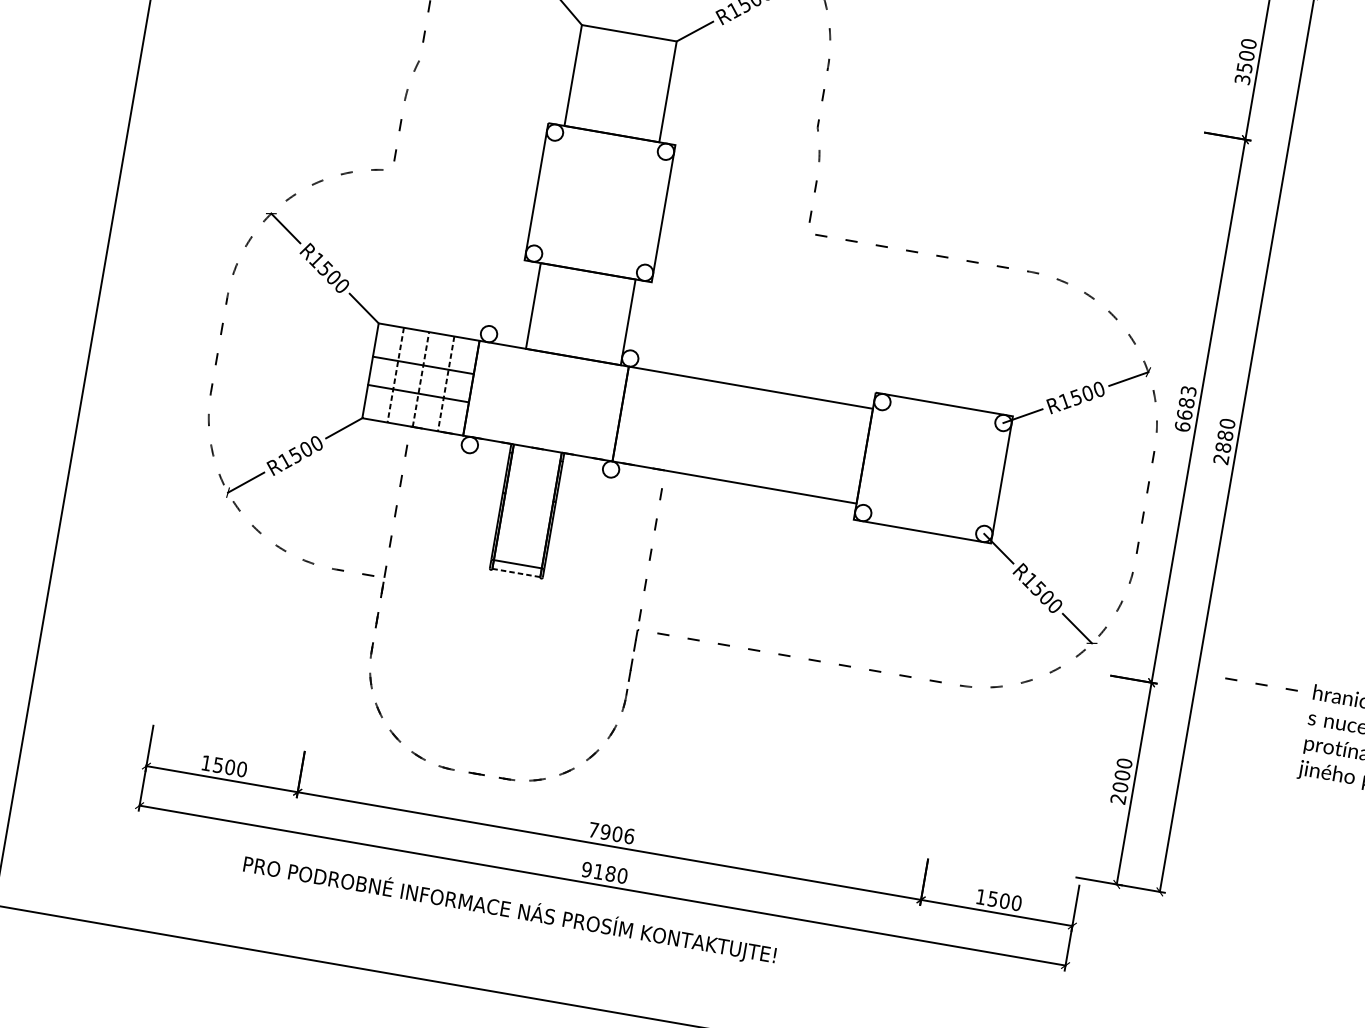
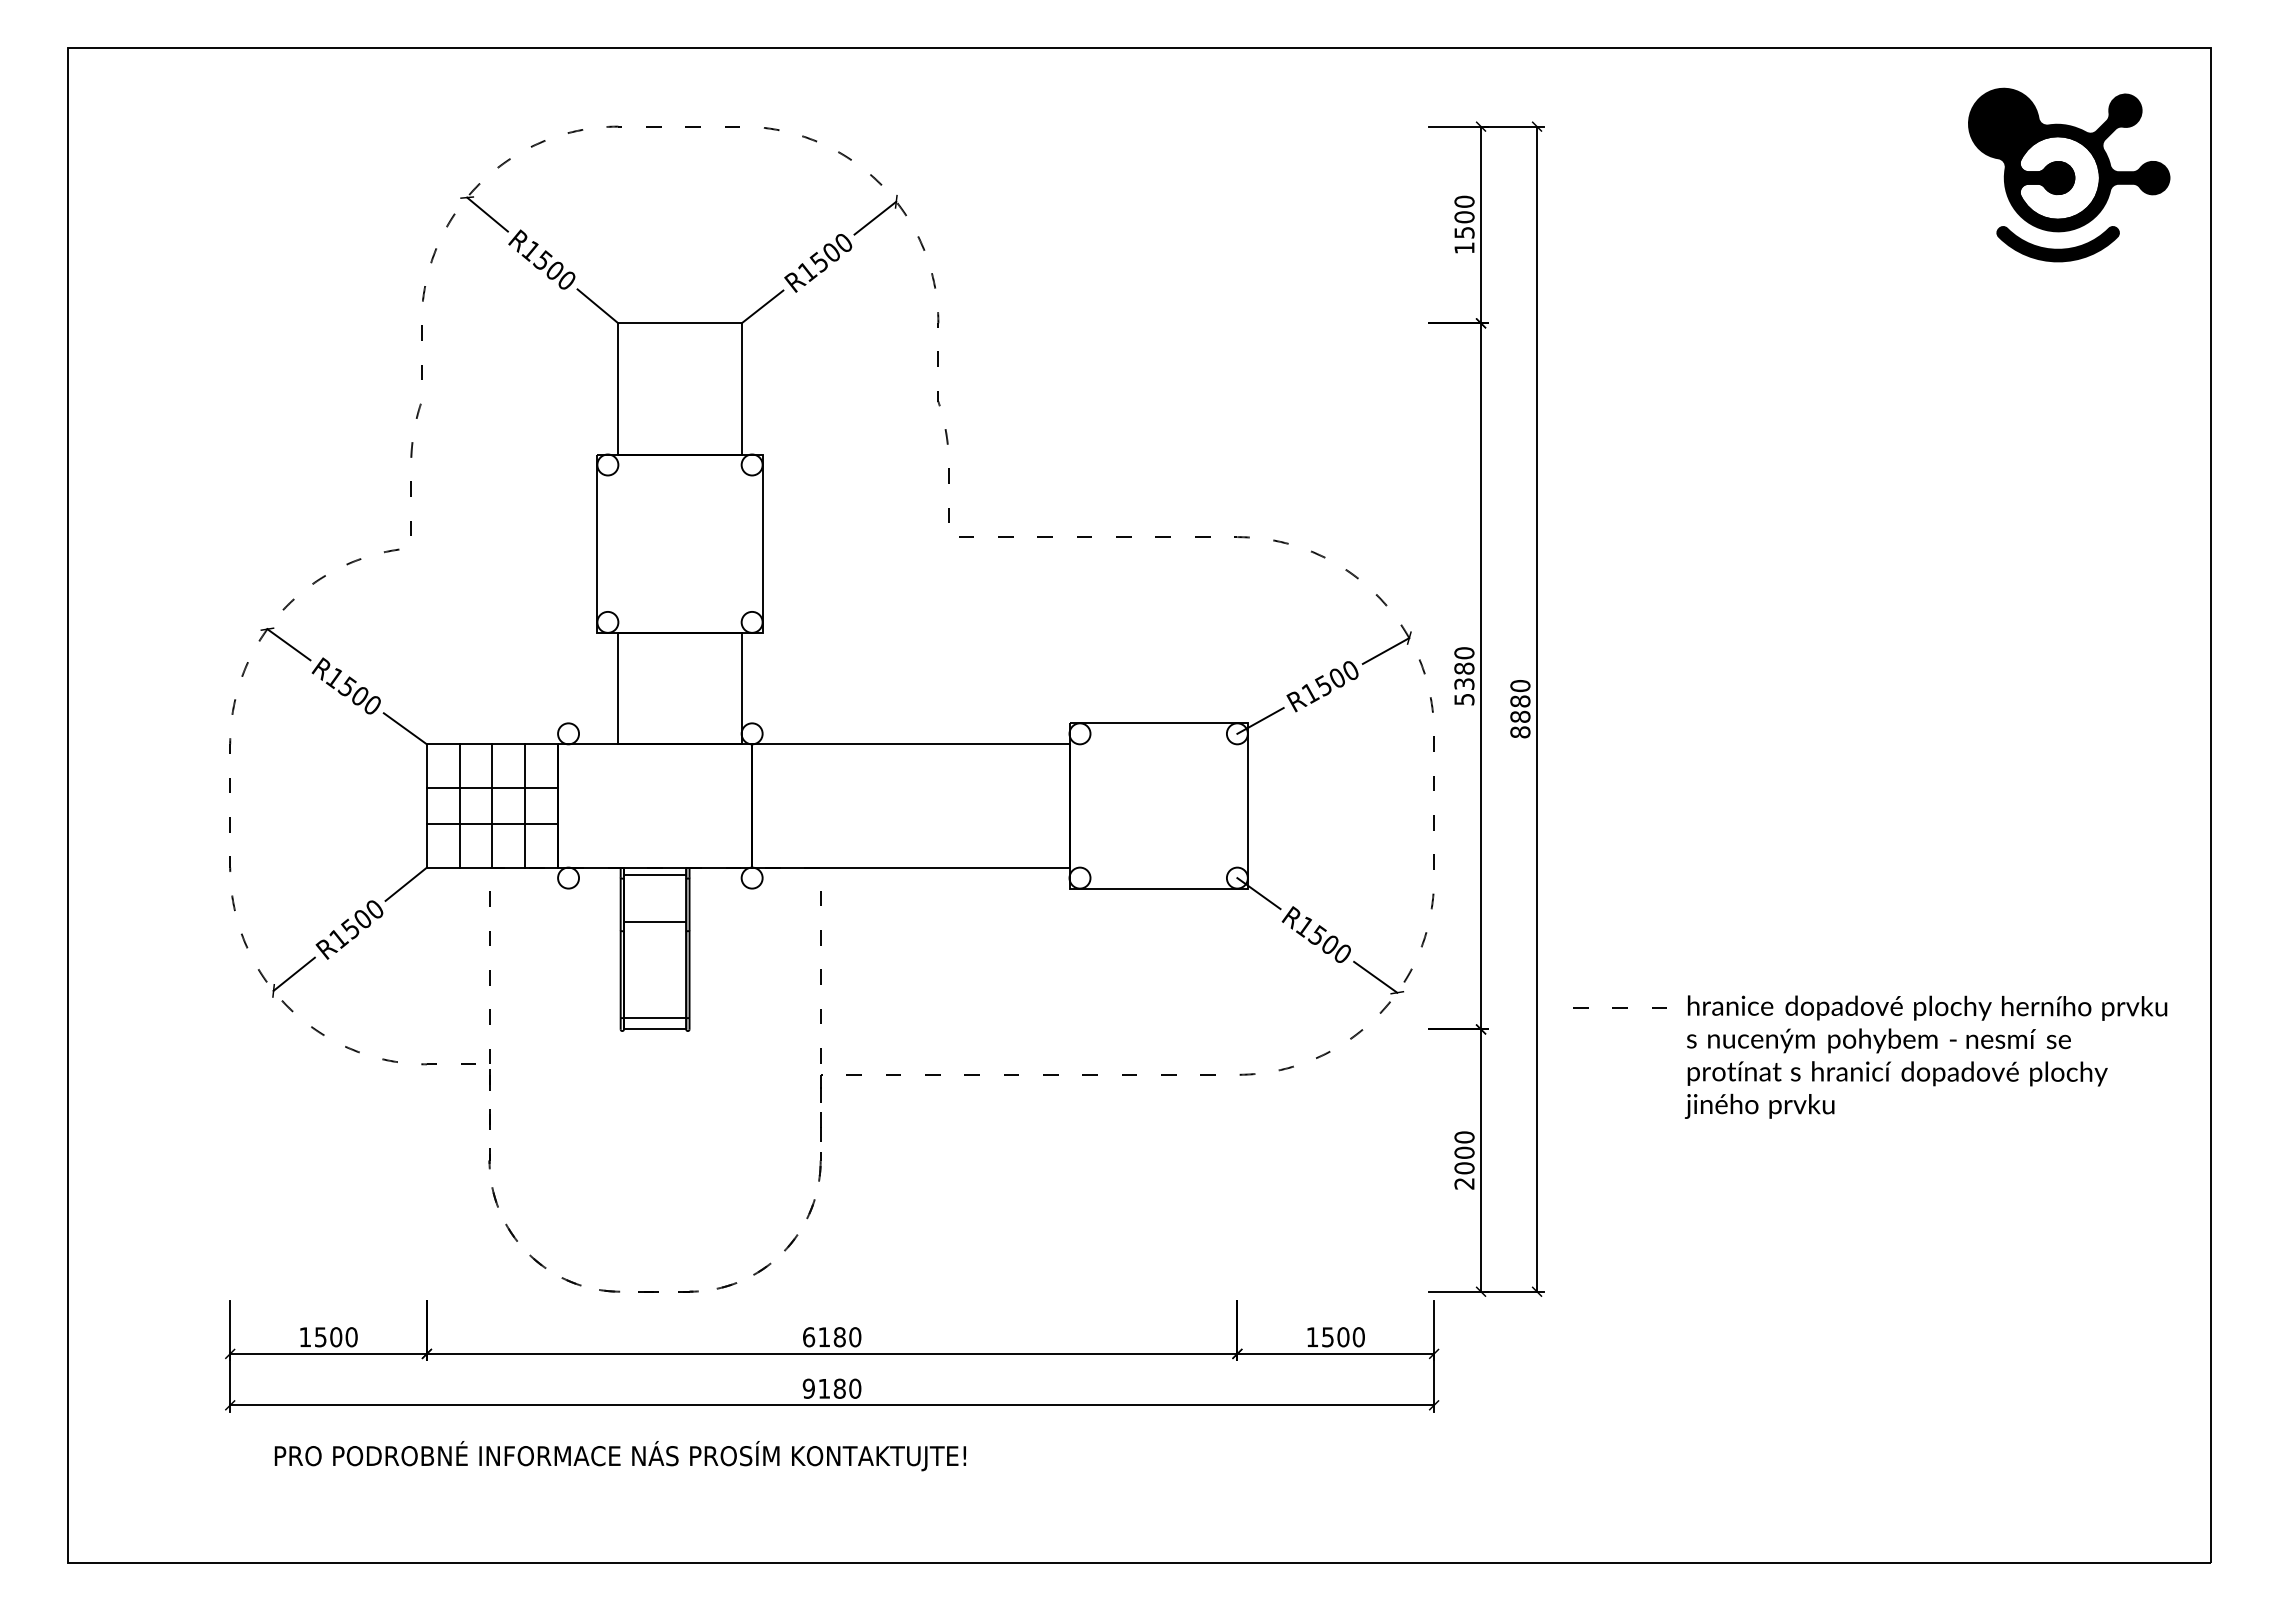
text: (1242, 79) -> (1464, 247), 3500 -> 1500
line: (395, 374) -> (459, 805), dashed -> solid
line: (421, 379) -> (492, 805), dashed -> solid
line: (446, 383) -> (525, 805), dashed -> solid
text: (1185, 409) -> (1464, 676), 6683 -> 5380
line: (536, 453) -> (654, 874), added
text: (1221, 459) -> (1520, 732), 2880 -> 8880
line: (530, 490) -> (654, 922), added
line: (516, 573) -> (655, 1029), dashed -> solid
text: (611, 833) -> (832, 1337), 7906 -> 6180
text: (509, 910) -> (619, 1456), moved

